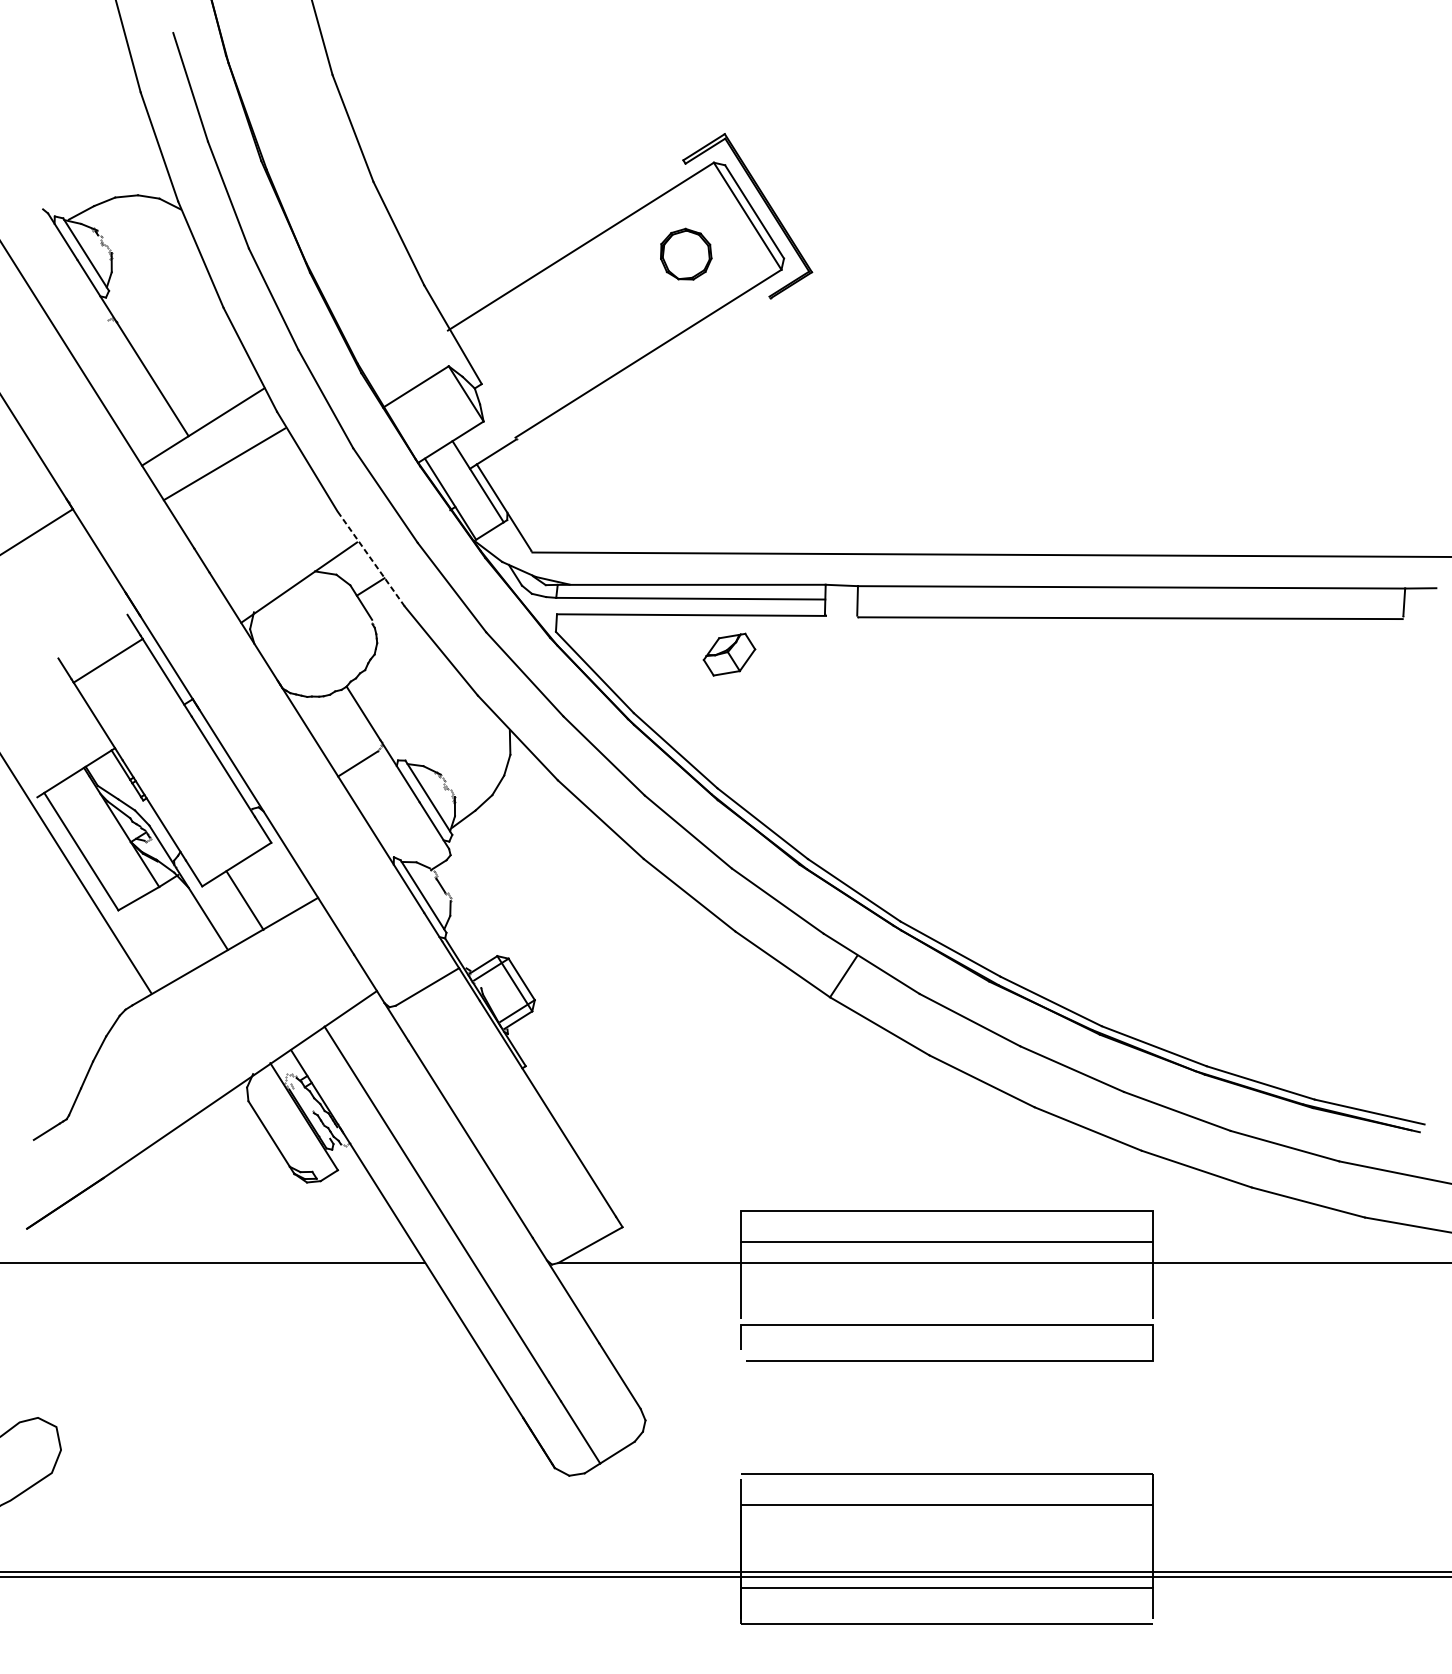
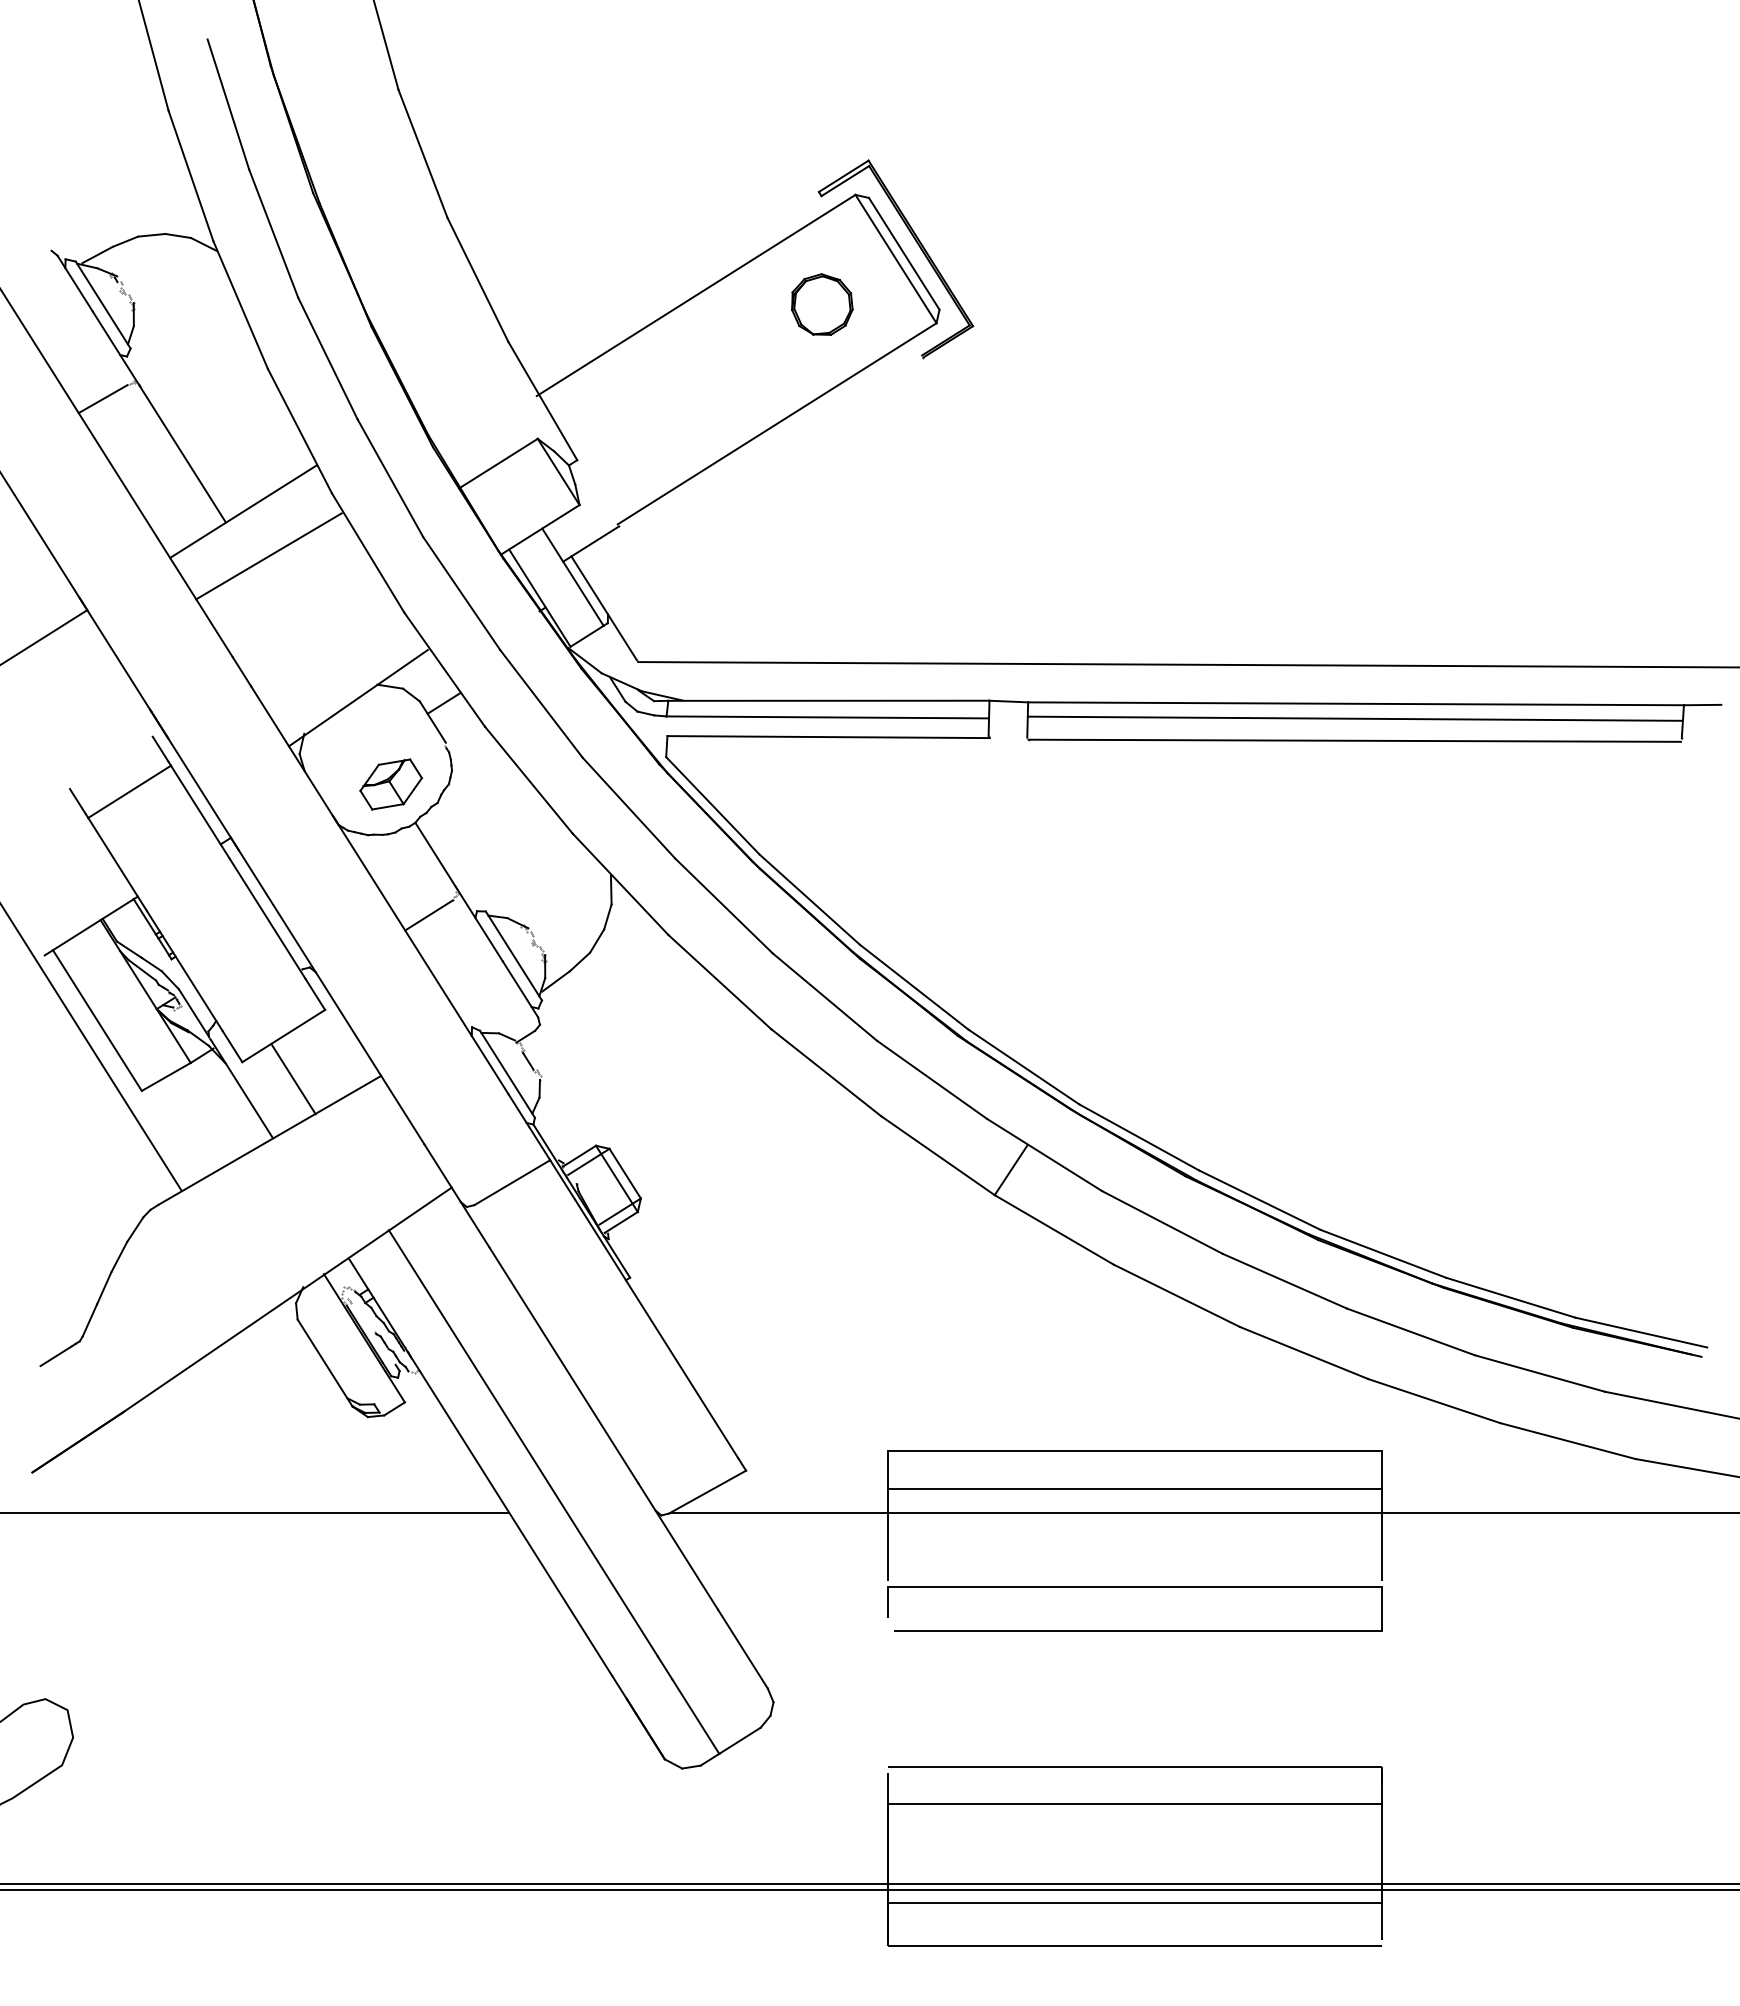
line: (85, 333) -> (102, 399), added
line: (370, 558) -> (444, 669), dashed -> solid
line: (1131, 599) -> (1355, 718), added
part: (728, 654) -> (390, 784), moved

